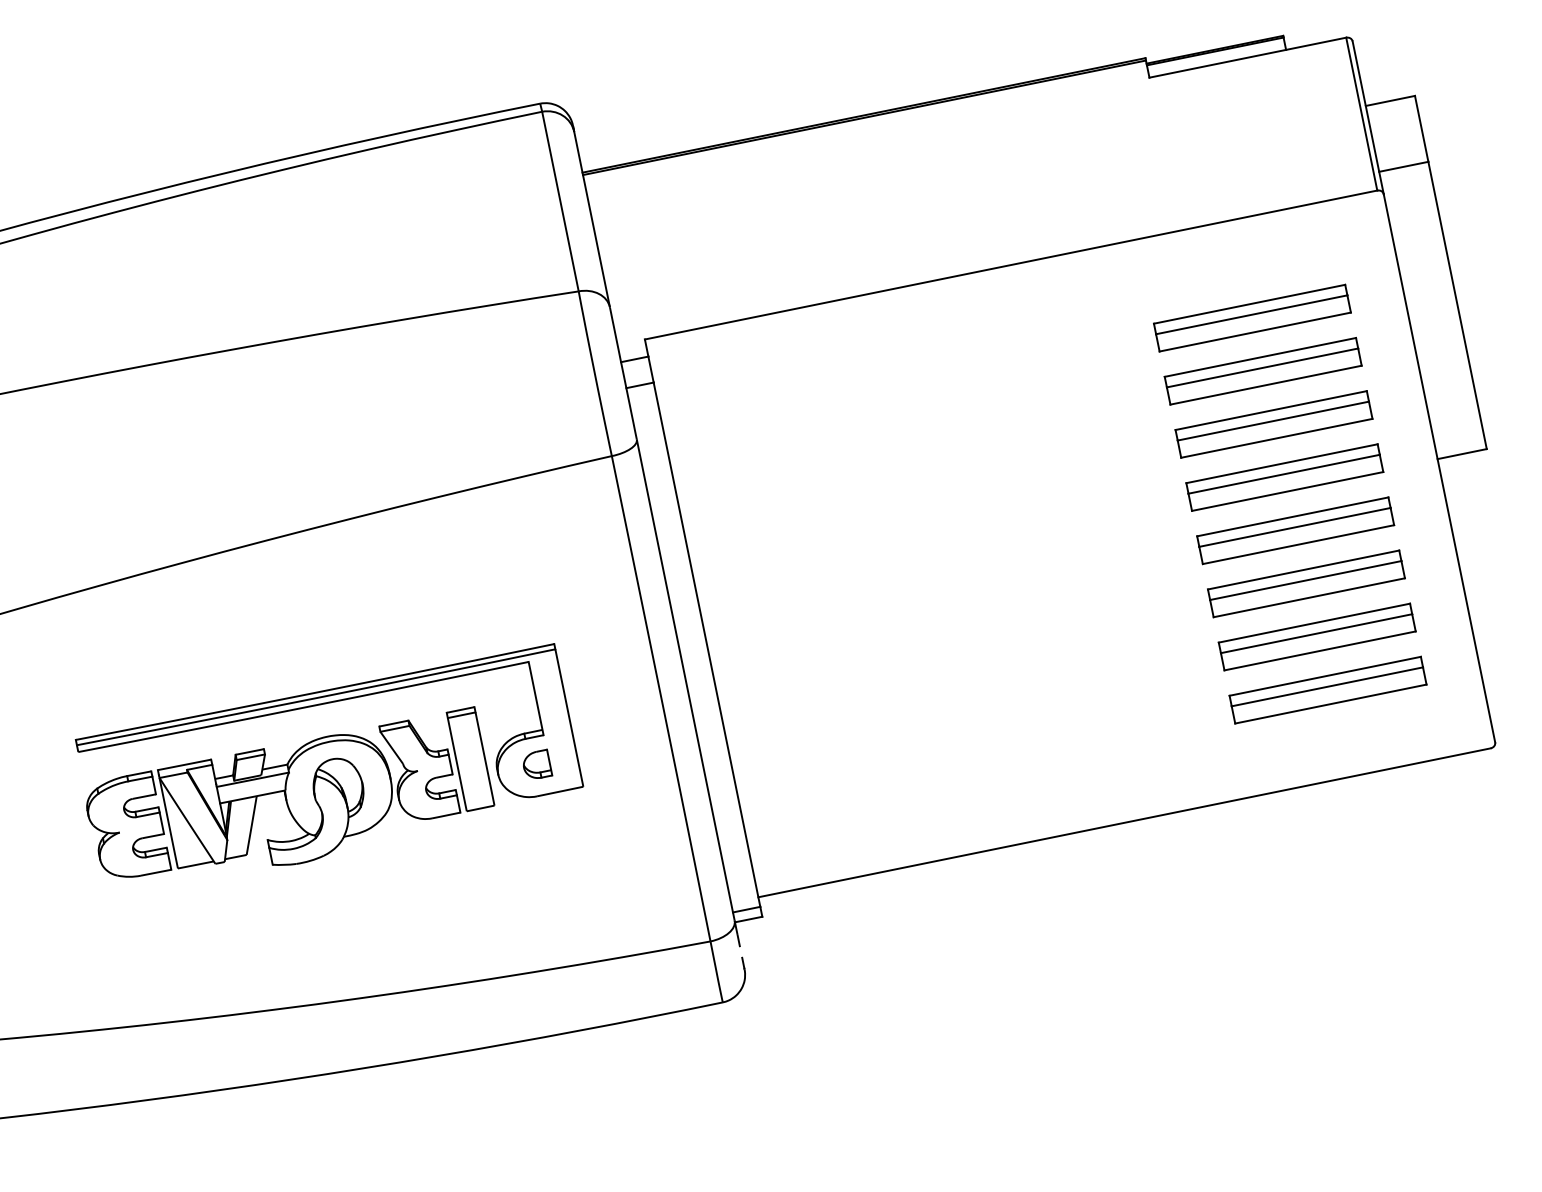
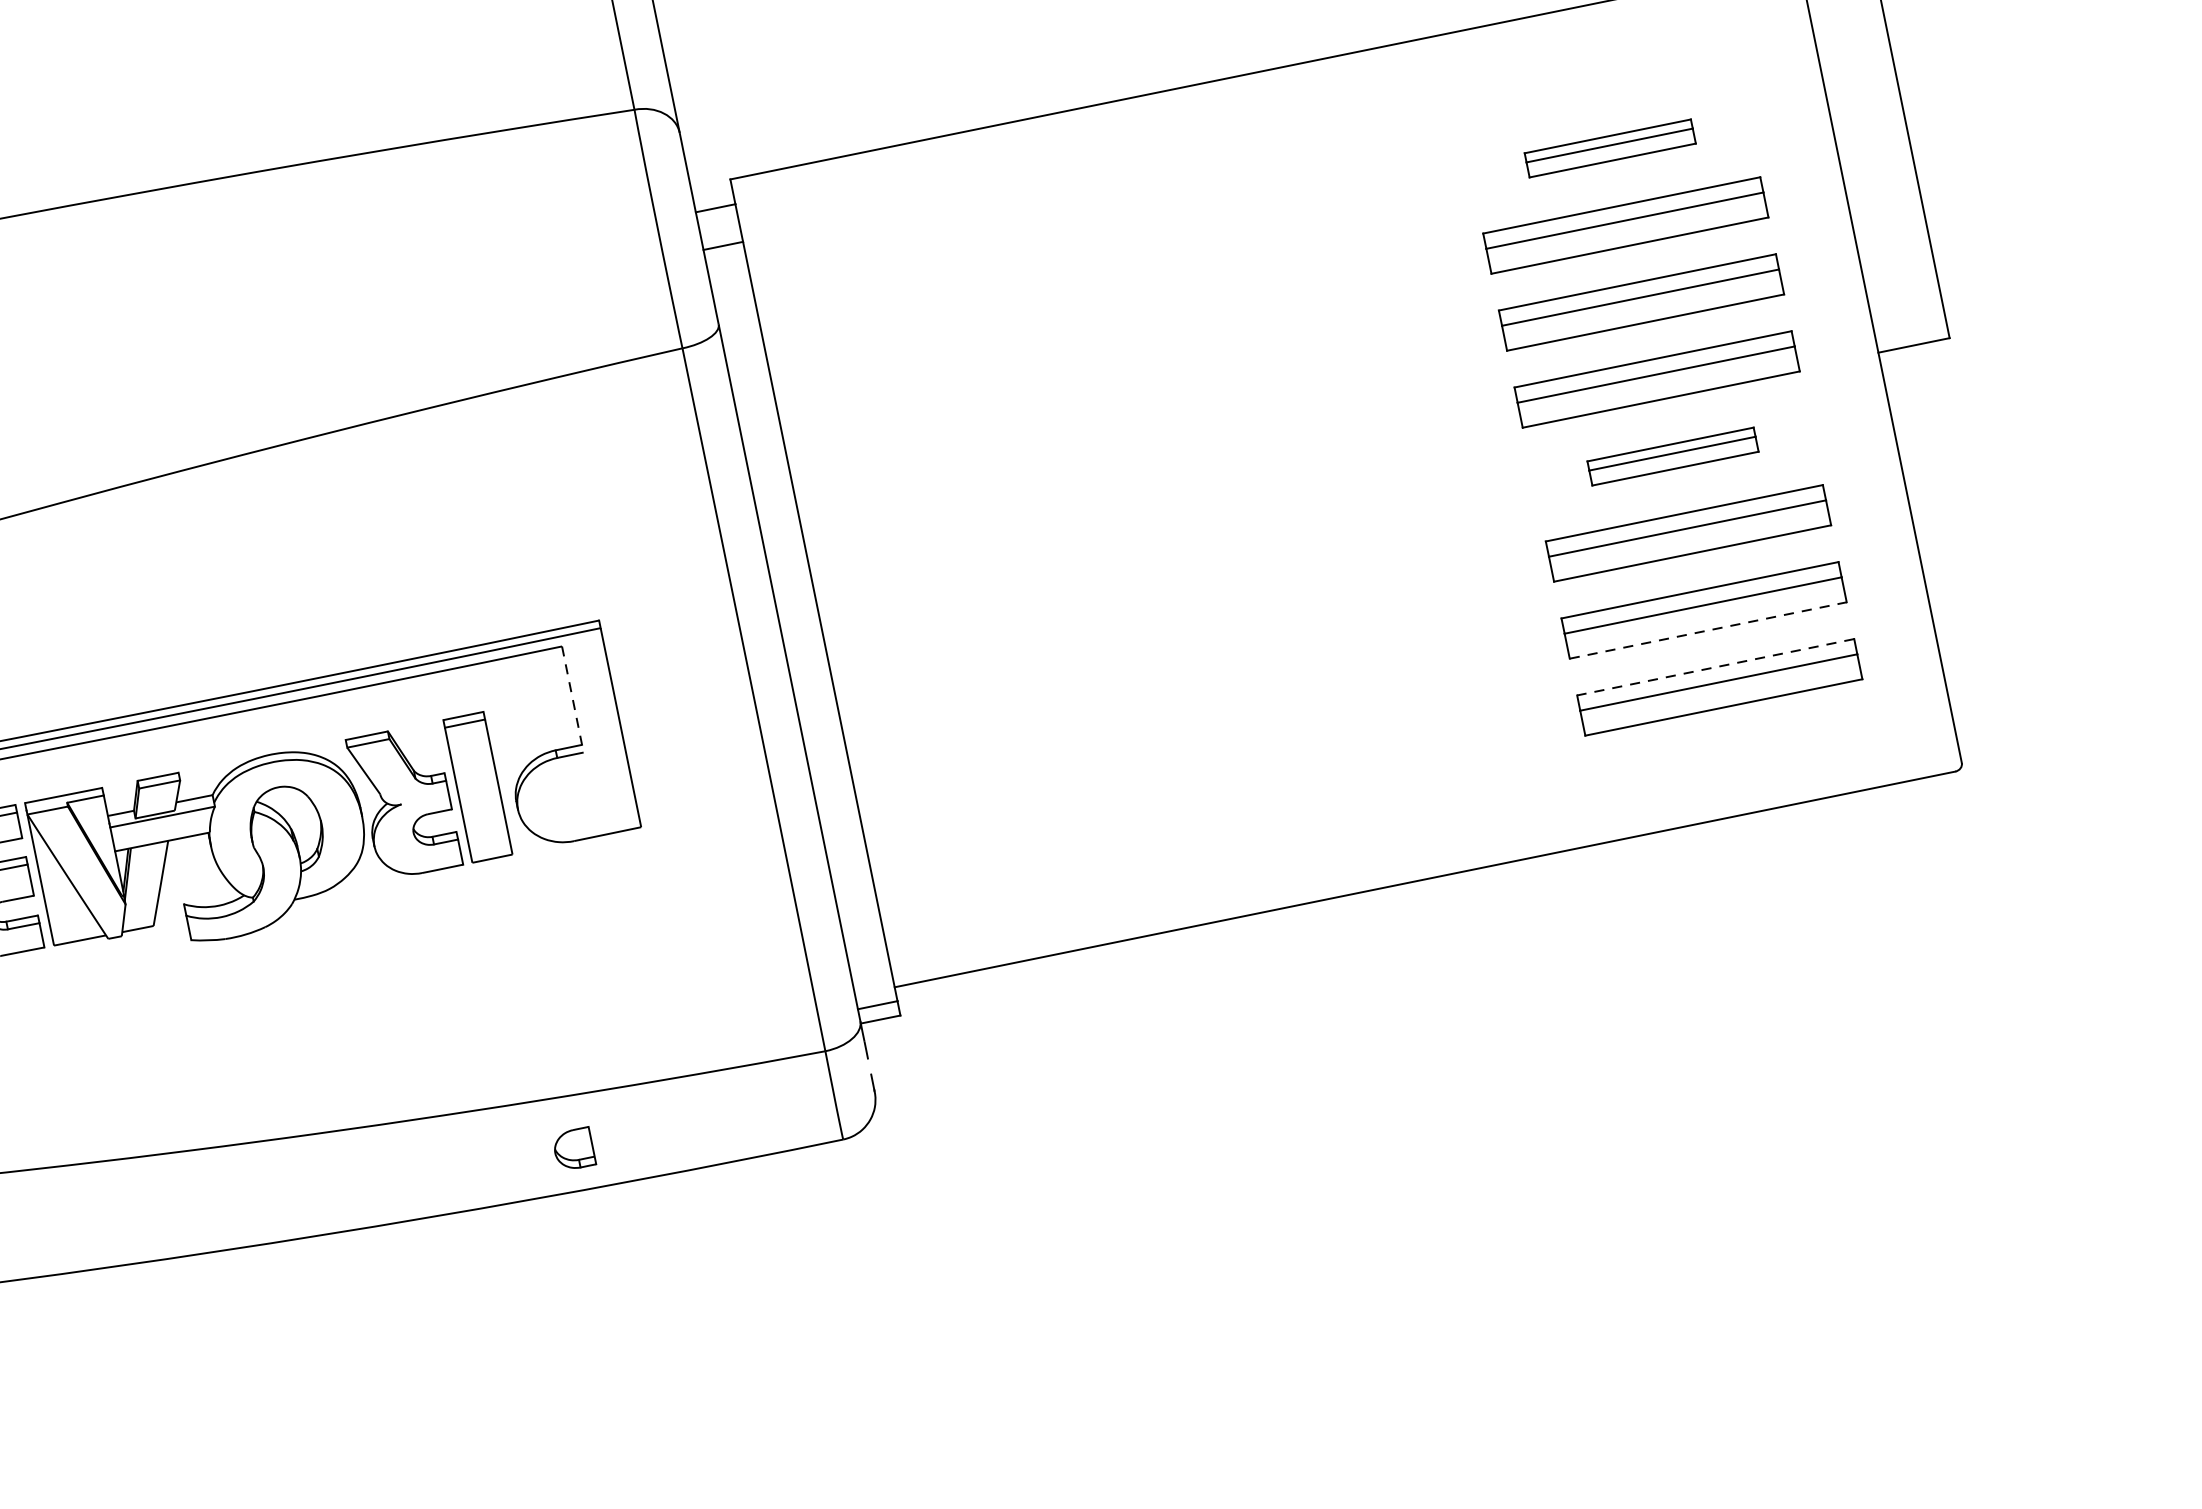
part: (1252, 317) -> (1610, 147), size x0.6
part: (1295, 530) -> (1672, 456), size x0.6
line: (1320, 650) -> (1708, 629), solid -> dashed
line: (1325, 676) -> (1716, 667), solid -> dashed
line: (536, 699) -> (573, 700), solid -> dashed
part: (538, 763) -> (576, 1146), moved

